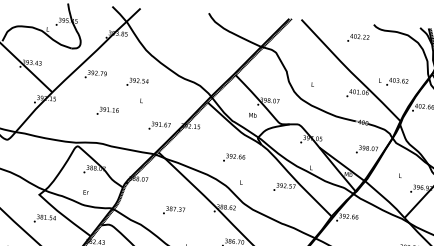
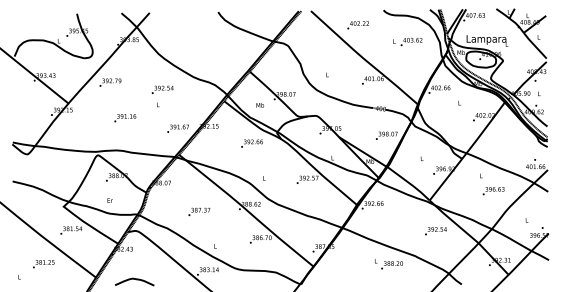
text: (357, 38) -> (357, 25), moved
text: (137, 82) -> (162, 89), moved
text: (393, 82) -> (407, 42), moved
text: (252, 115) -> (259, 105), moved
text: (233, 158) -> (251, 143), moved

